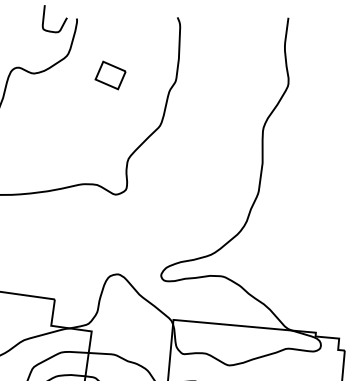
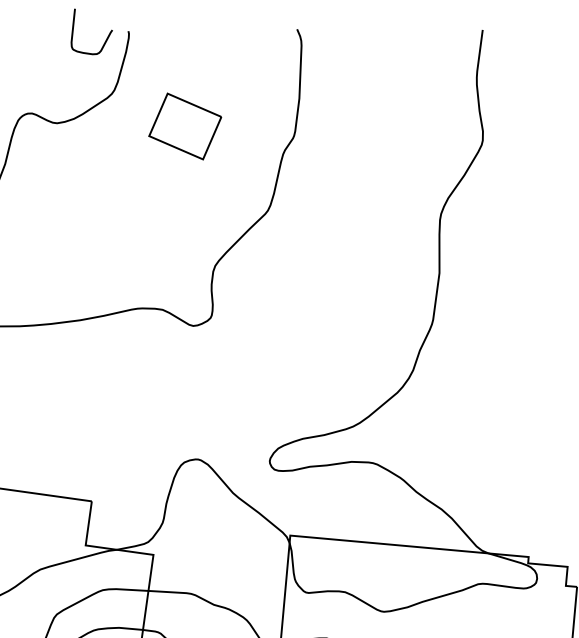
part: (110, 75) -> (184, 126), size x1.43

